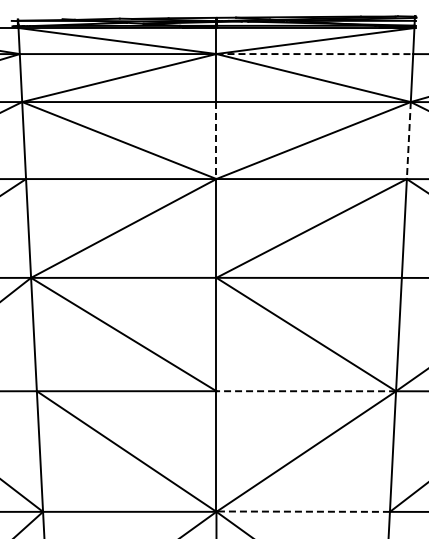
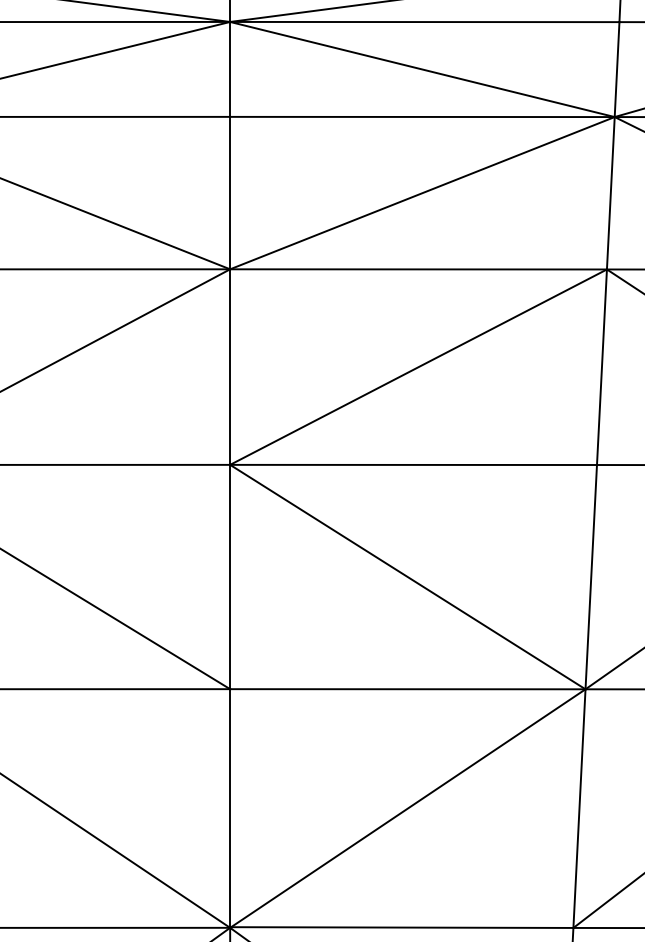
line: (315, 54) -> (426, 22), dashed -> solid
line: (216, 140) -> (230, 193), dashed -> solid
line: (408, 140) -> (610, 193), dashed -> solid
line: (306, 391) -> (408, 689), dashed -> solid
line: (302, 511) -> (400, 927), dashed -> solid

